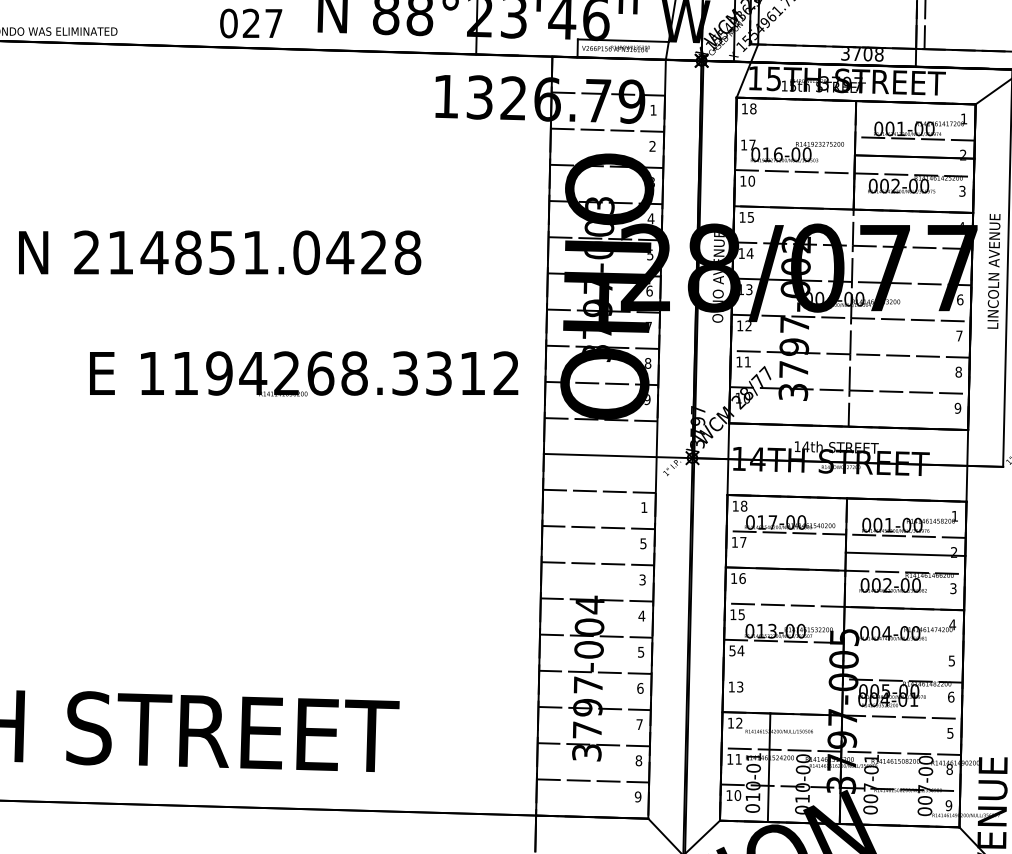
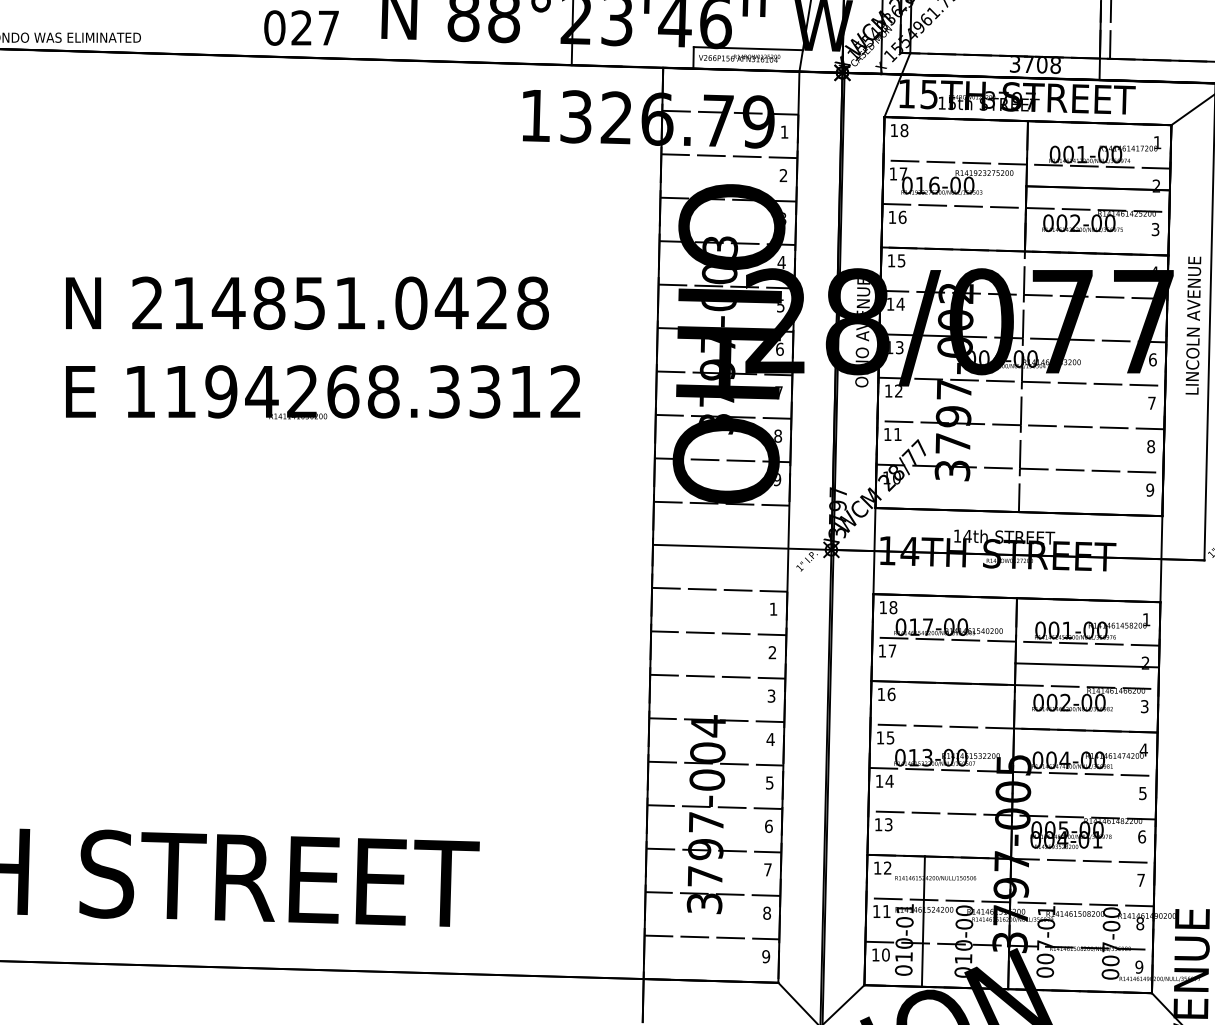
line: (795, 135) -> (955, 162), added
text: (751, 180) -> (902, 216), 10 -> 16
text: (220, 252) -> (307, 302), moved
text: (304, 373) -> (323, 391), moved
text: (643, 543) -> (772, 652), 5 -> 2
line: (903, 644) -> (1084, 773), added
text: (732, 650) -> (879, 780), 54 -> 14
line: (782, 677) -> (939, 813), added
text: (950, 733) -> (1141, 880), 5 -> 7

